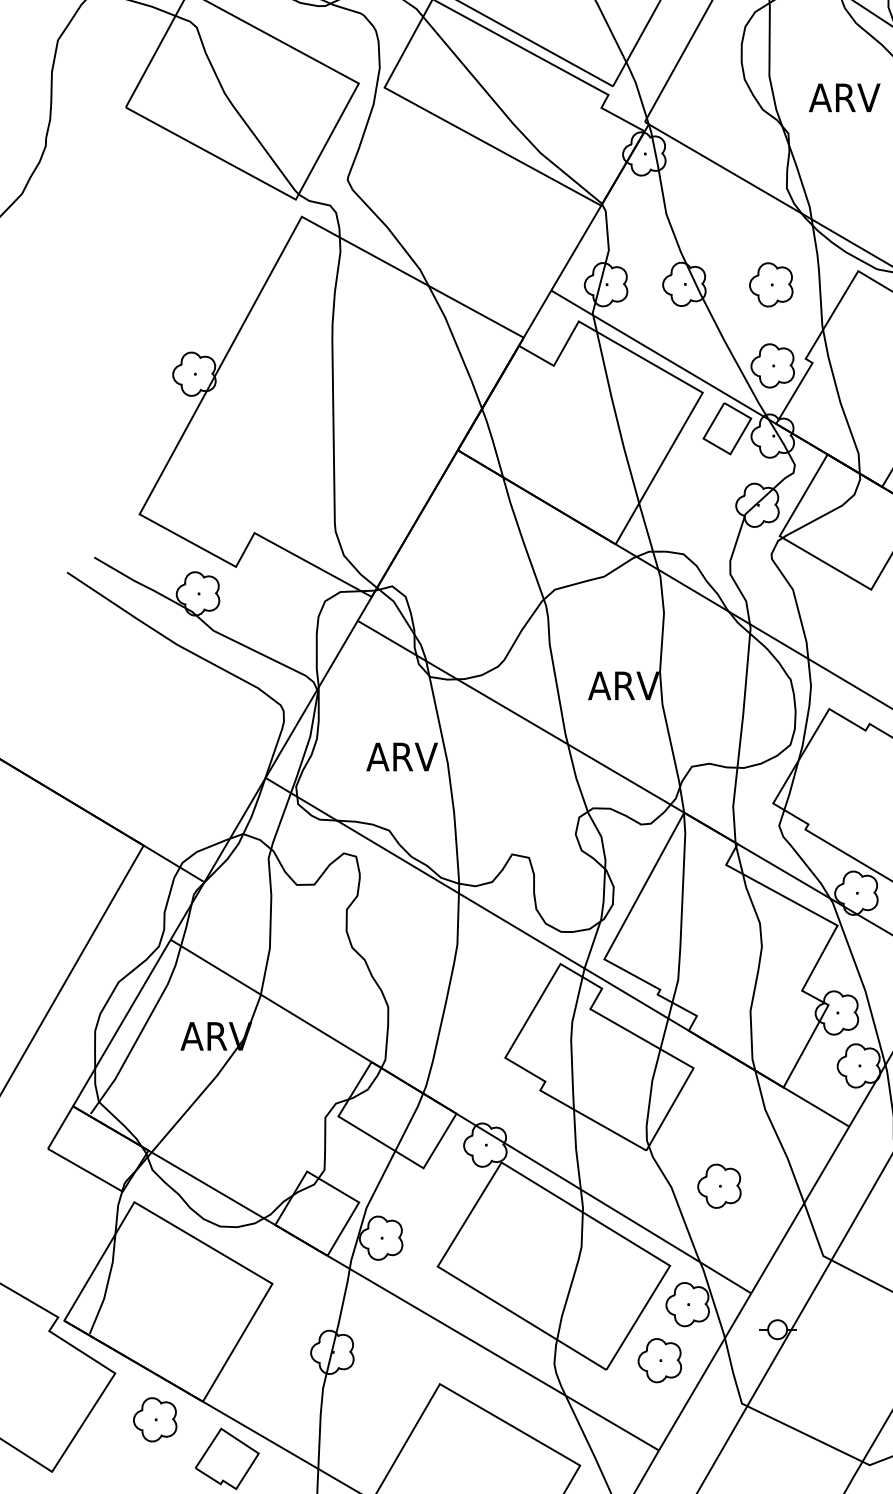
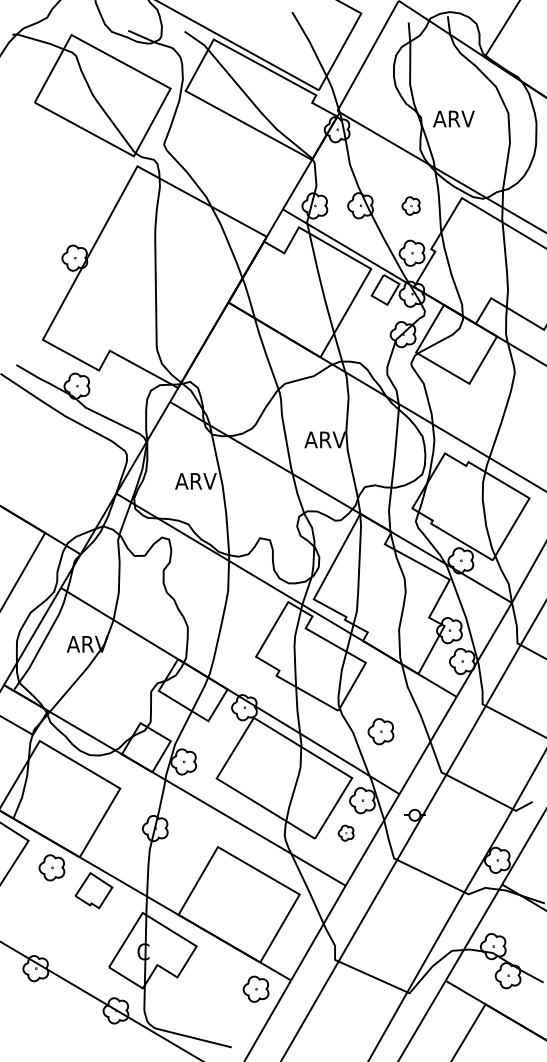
text: (843, 96) -> (453, 118), moved
part: (770, 283) -> (410, 205), size x0.7
part: (658, 1359) -> (345, 832), size x0.6

